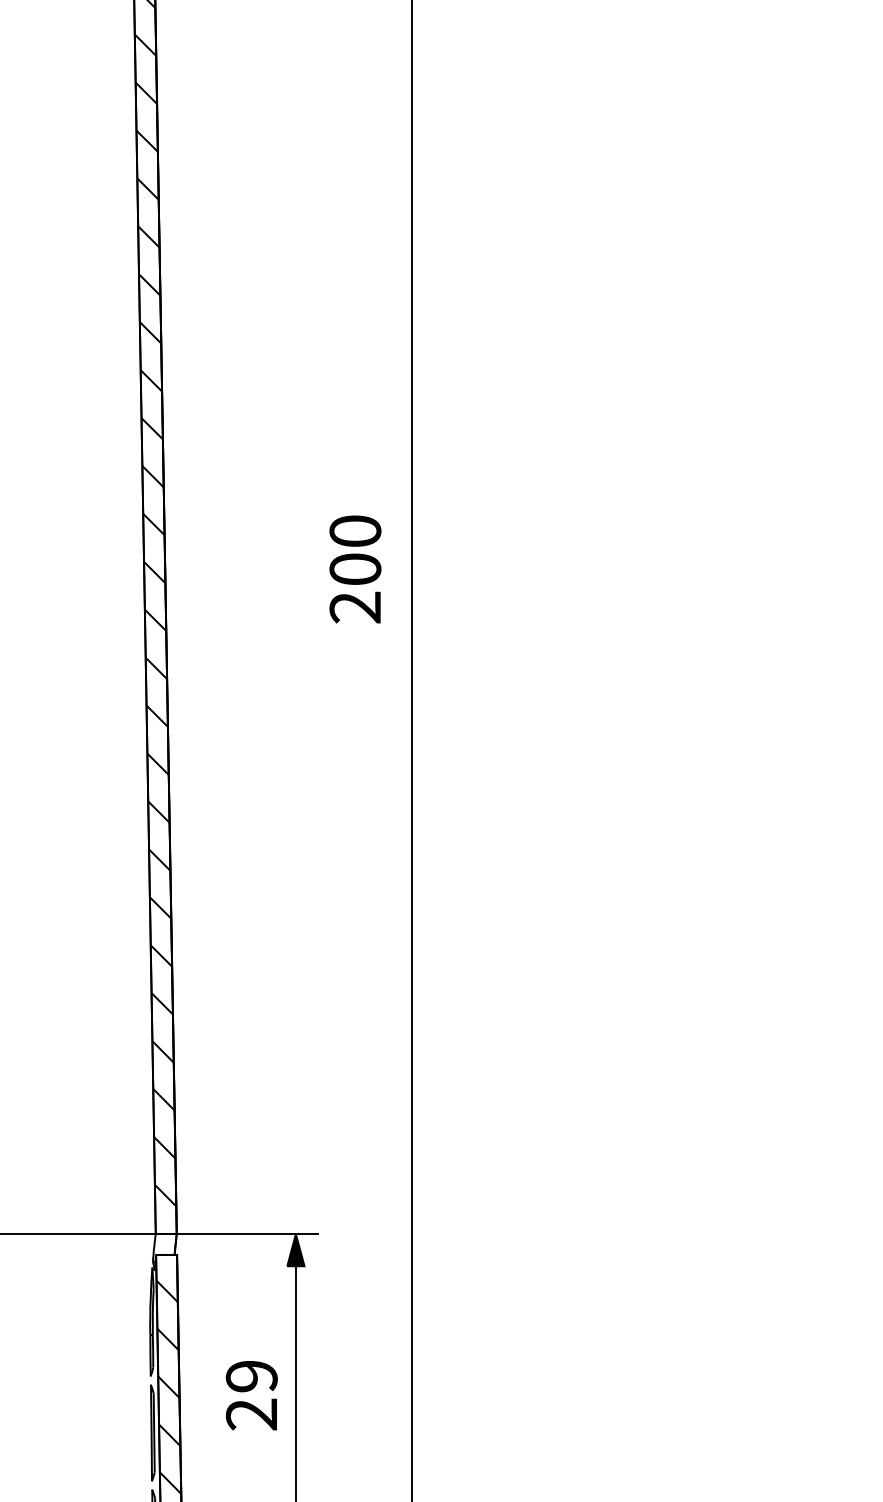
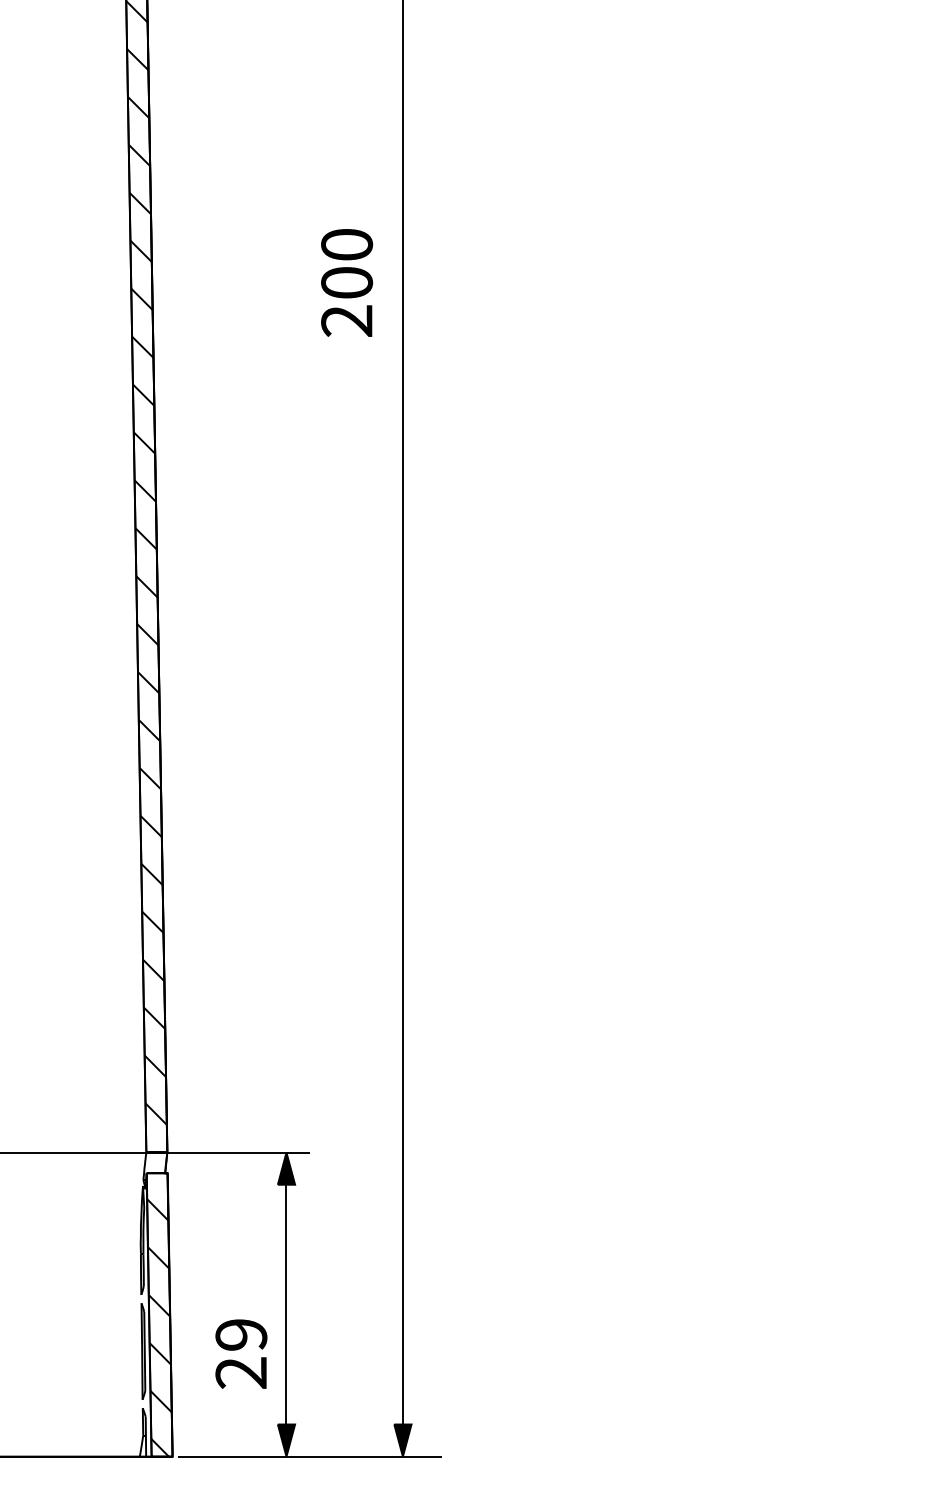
text: (355, 569) -> (347, 282), moved
text: (251, 1395) -> (241, 1353), moved

